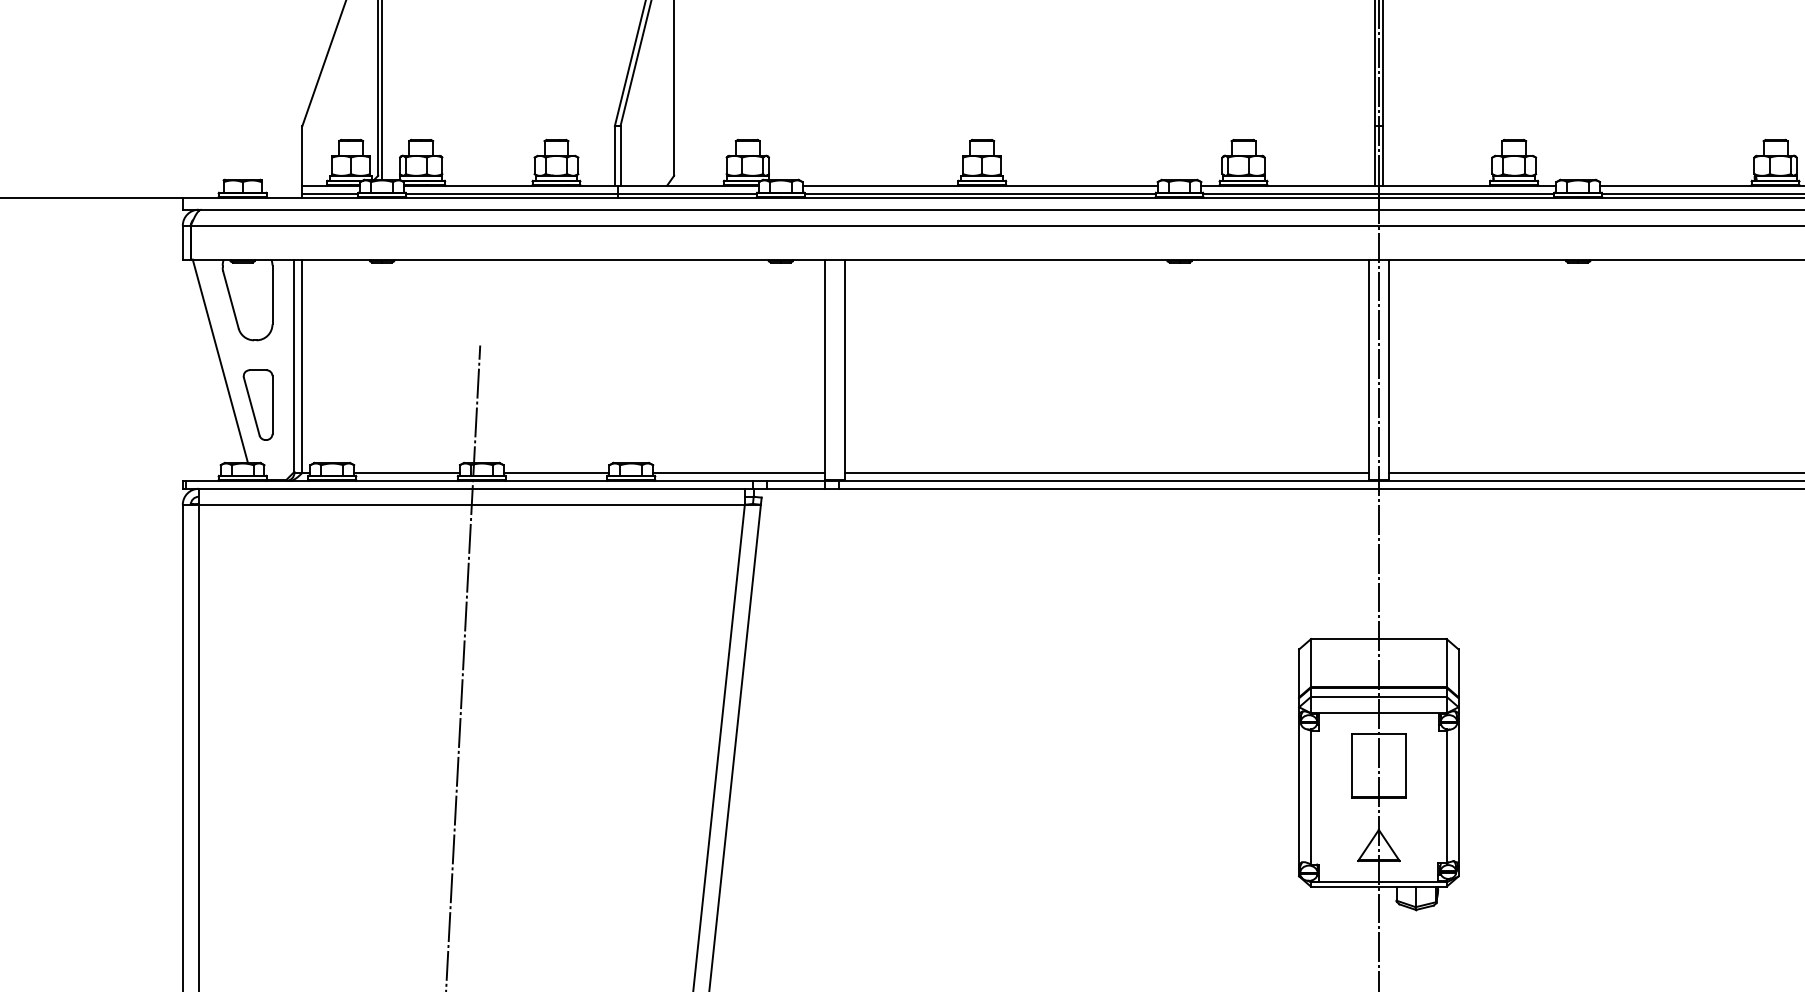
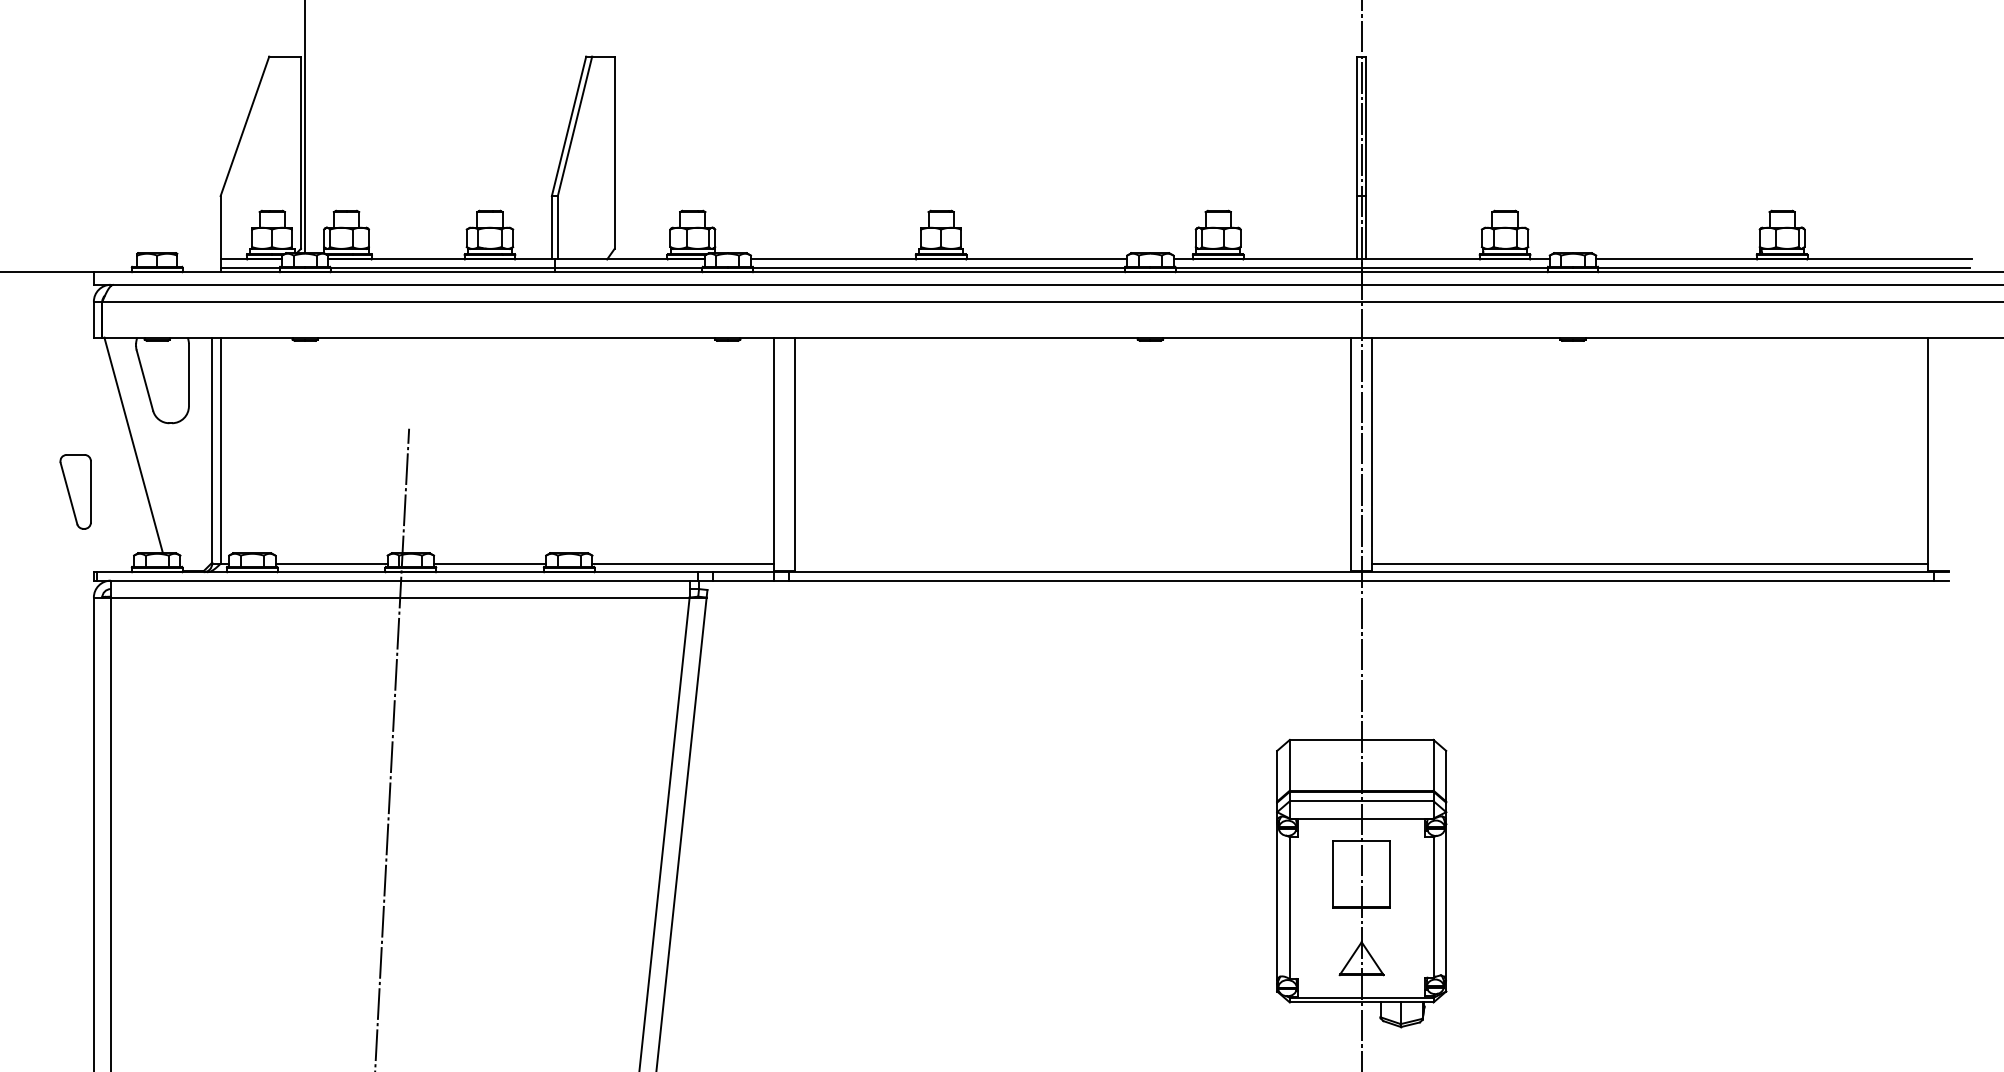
part: (257, 404) -> (75, 491), moved
line: (1106, 472) -> (1073, 563), removed

